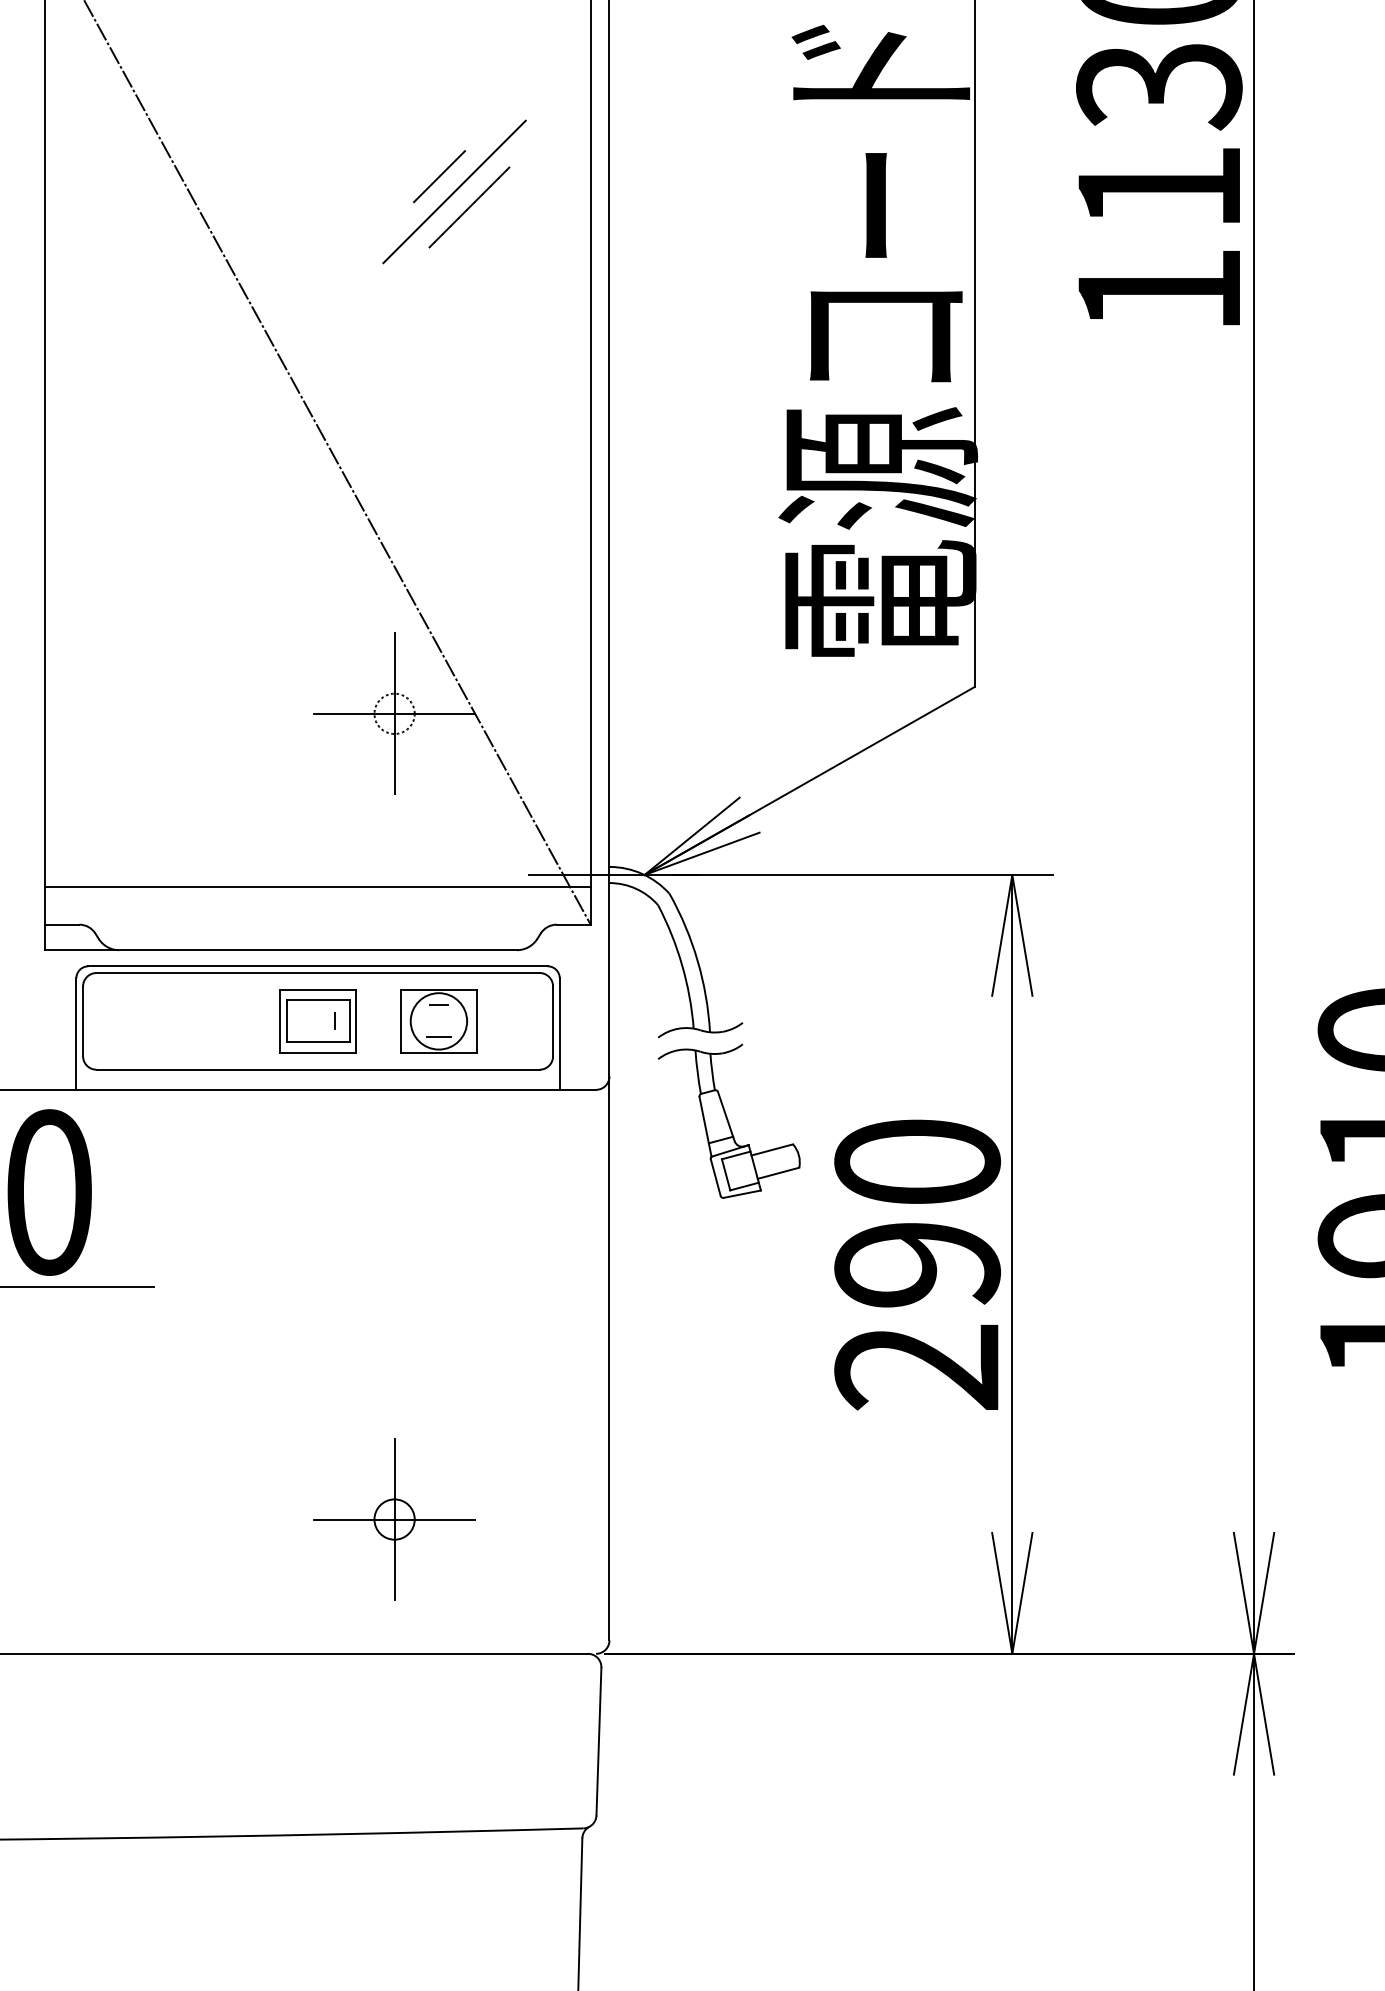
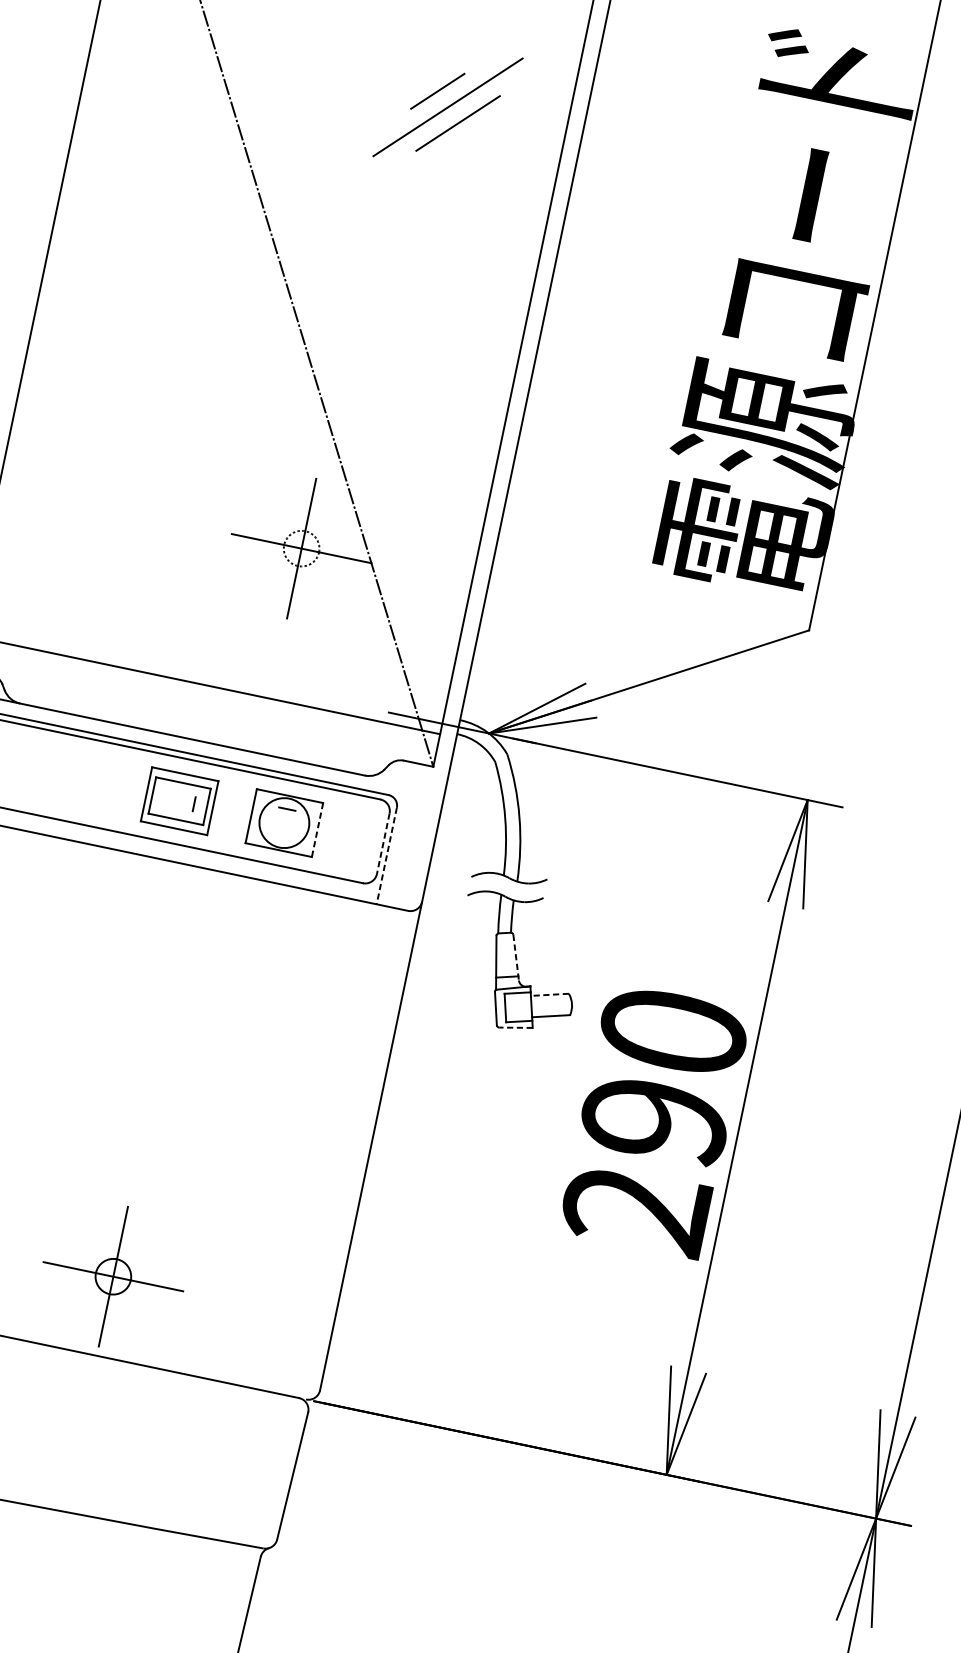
line: (477, 1021) -> (317, 830), solid -> dashed
line: (553, 1021) -> (383, 843), solid -> dashed
line: (559, 1034) -> (386, 856), solid -> dashed
line: (438, 1037) -> (281, 837), removed
line: (726, 1116) -> (516, 957), solid -> dashed
line: (771, 1150) -> (549, 995), solid -> dashed
line: (742, 1194) -> (516, 1028), solid -> dashed
part: (394, 1519) -> (113, 1276), moved

